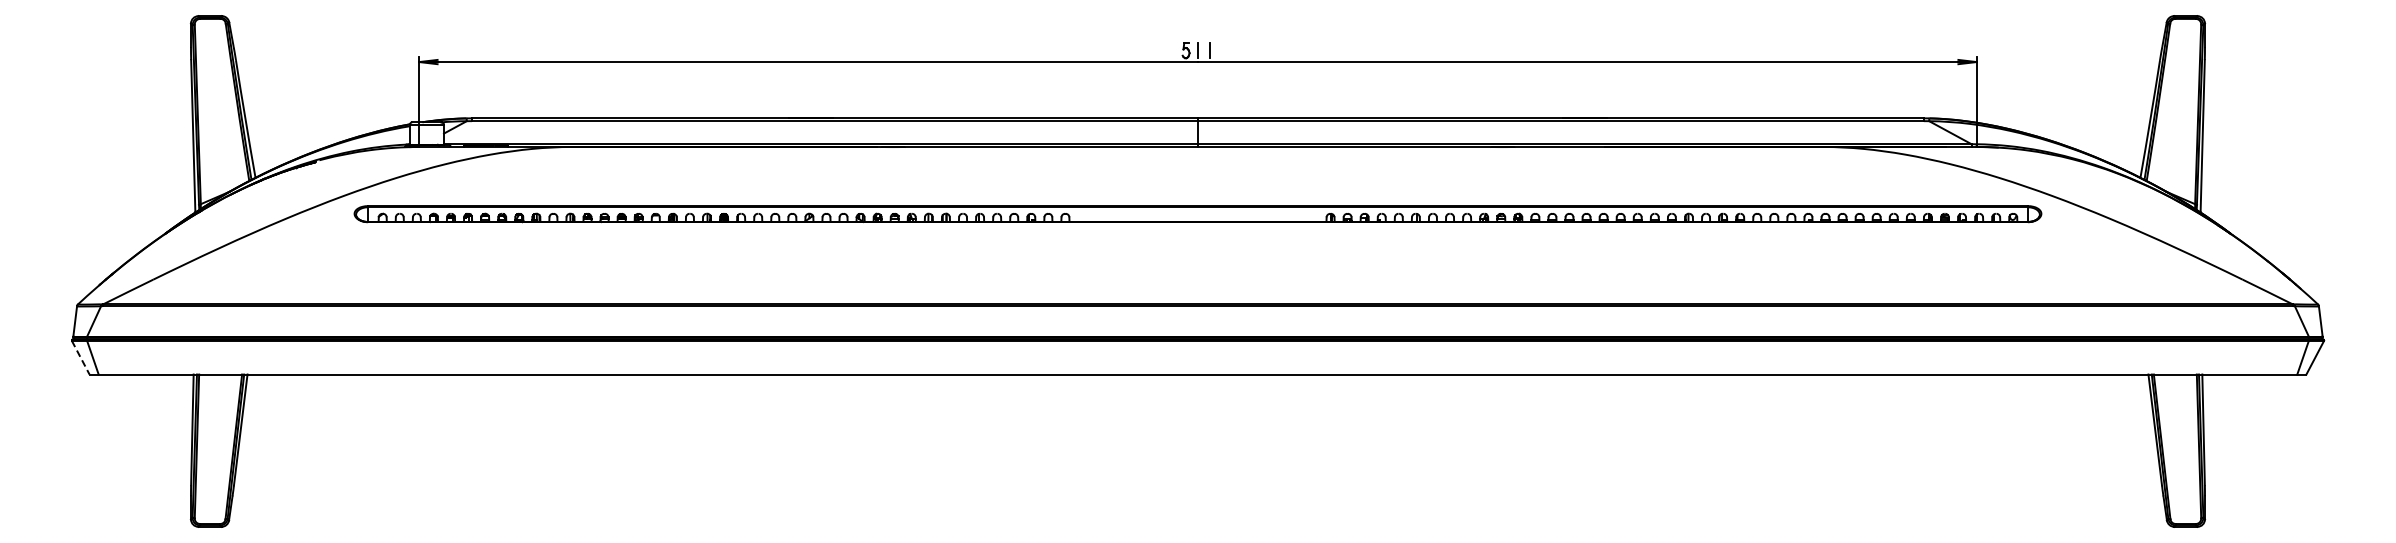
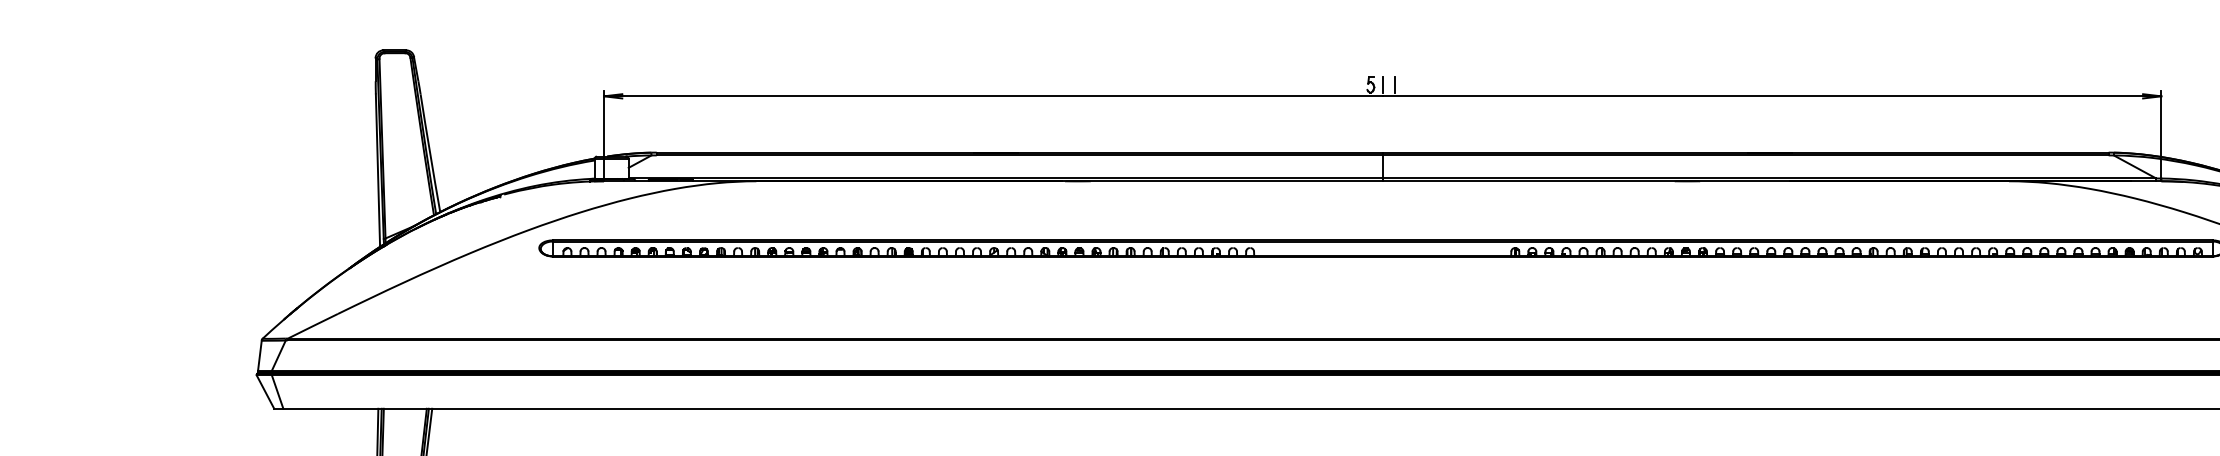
line: (80, 358) -> (265, 392), dashed -> solid

